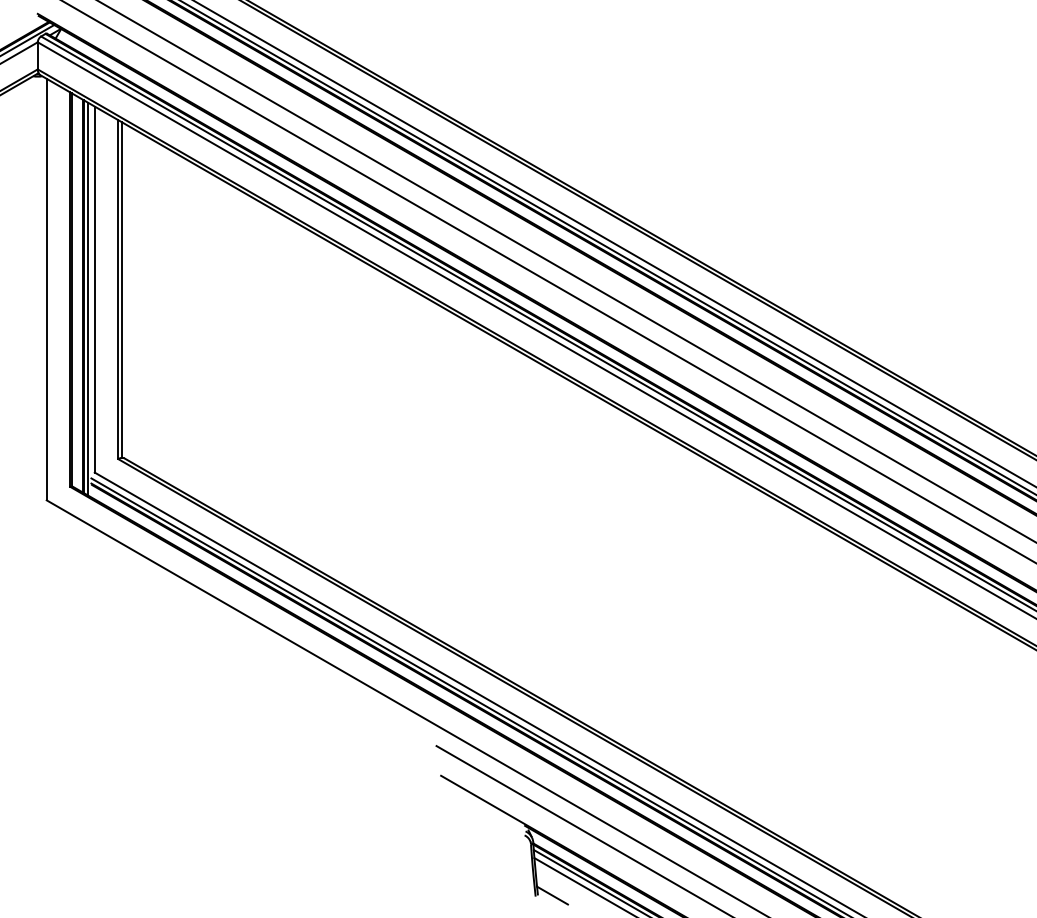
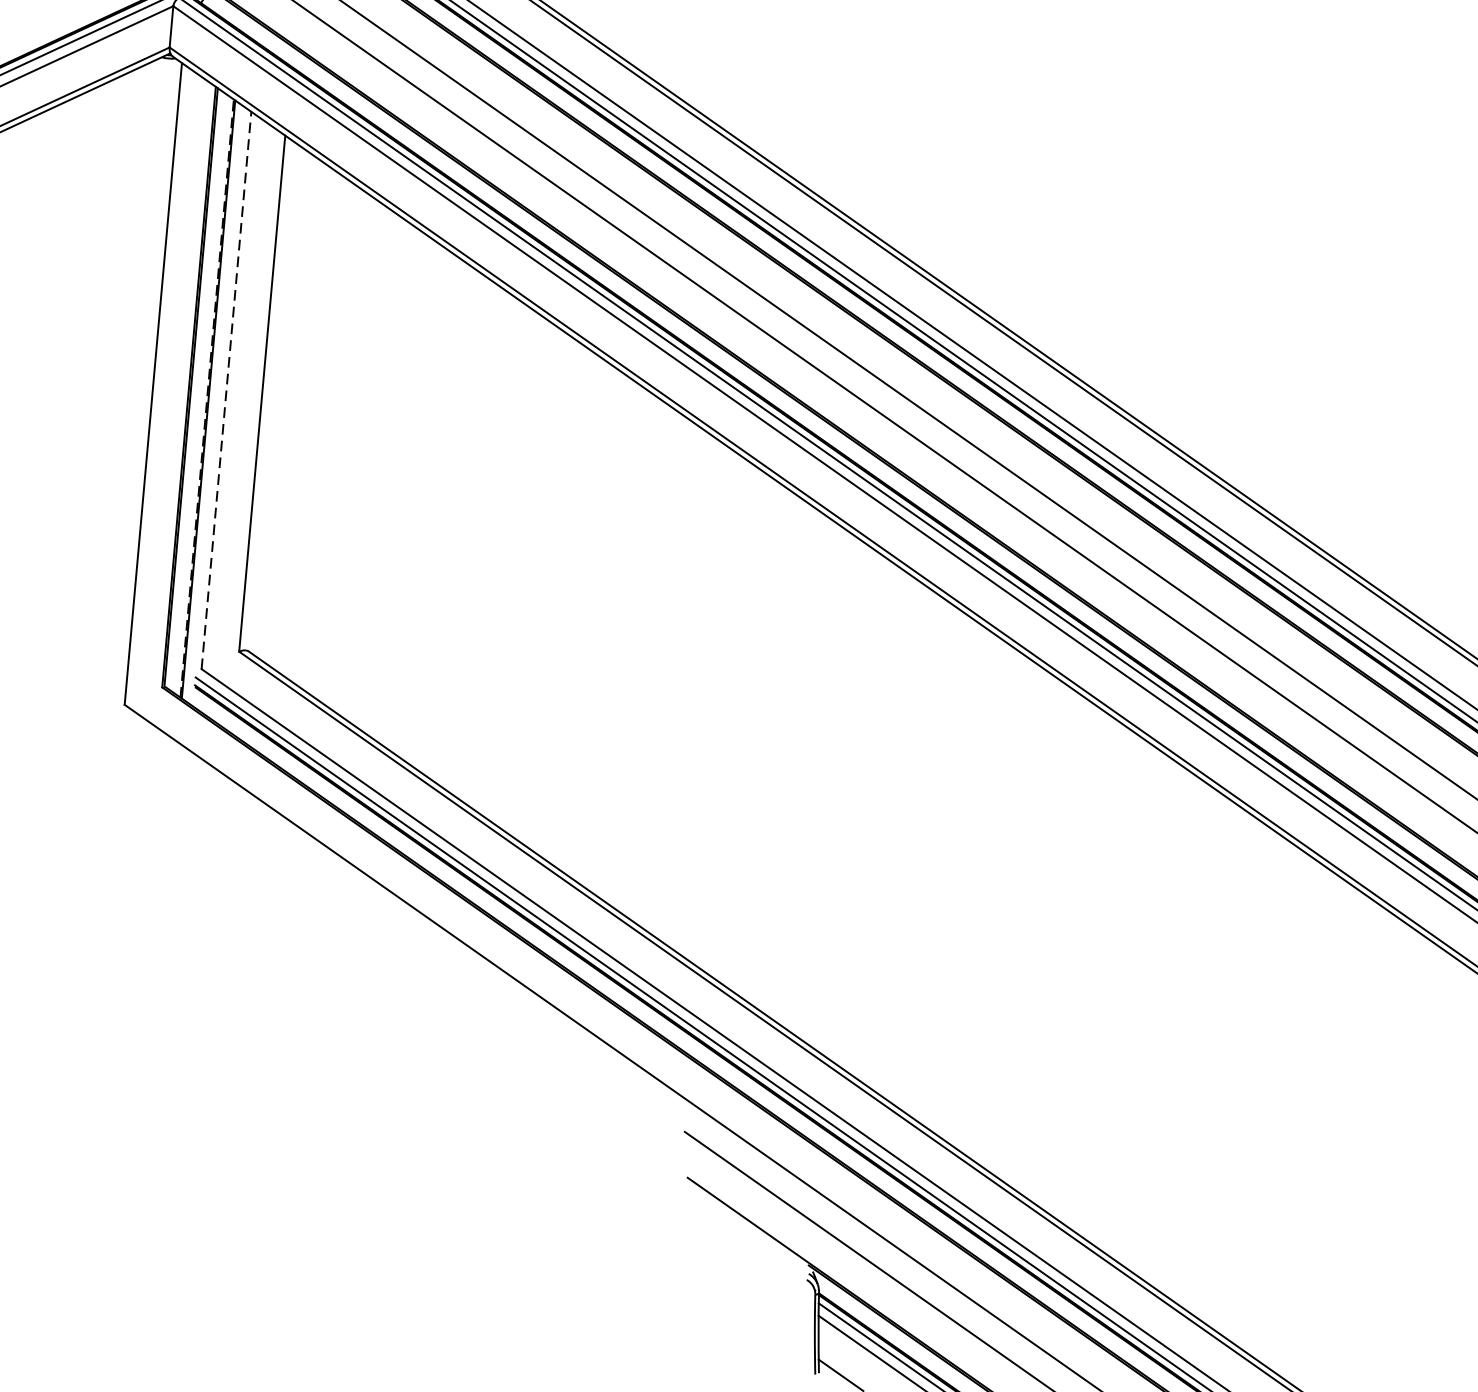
line: (94, 289) -> (226, 390), solid -> dashed
line: (121, 289) -> (267, 393), removed
line: (82, 295) -> (206, 397), solid -> dashed
line: (88, 298) -> (215, 403), removed

